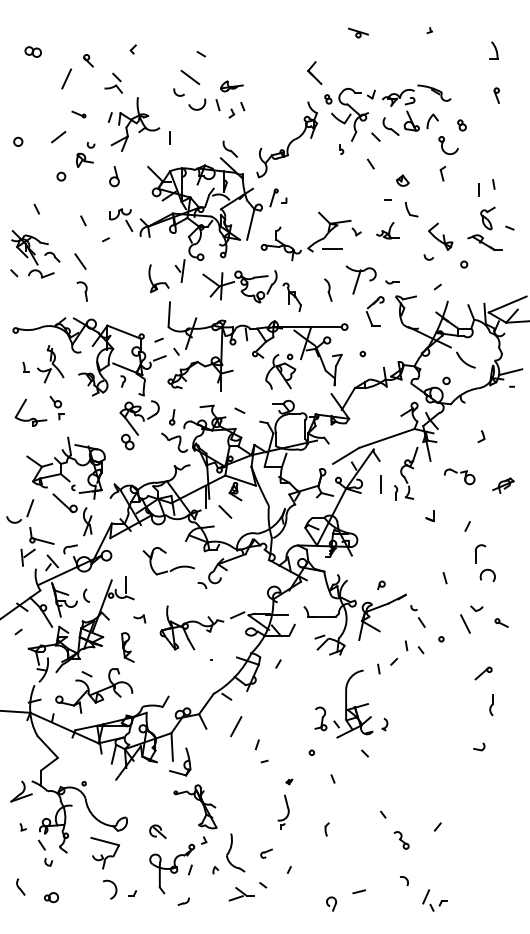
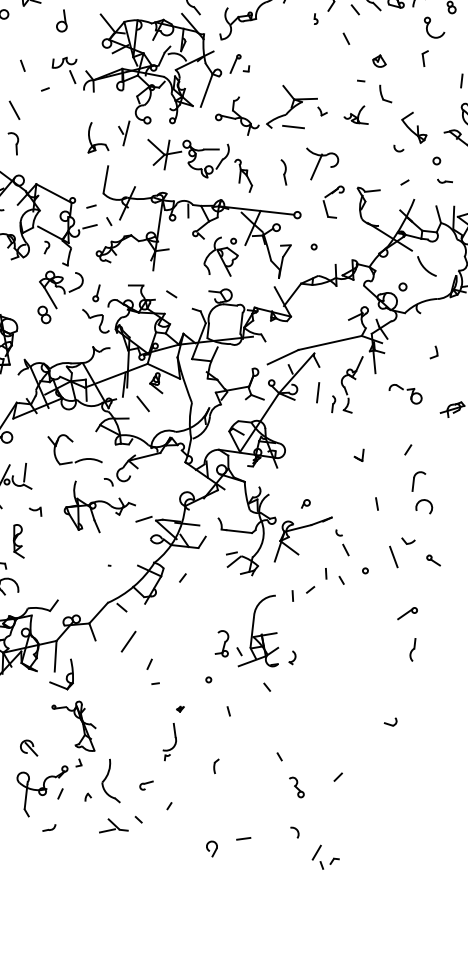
part: (392, 282) -> (444, 181), moved
part: (429, 515) -> (358, 454), moved
part: (191, 627) -> (99, 507), moved
part: (479, 746) -> (391, 721), moved

